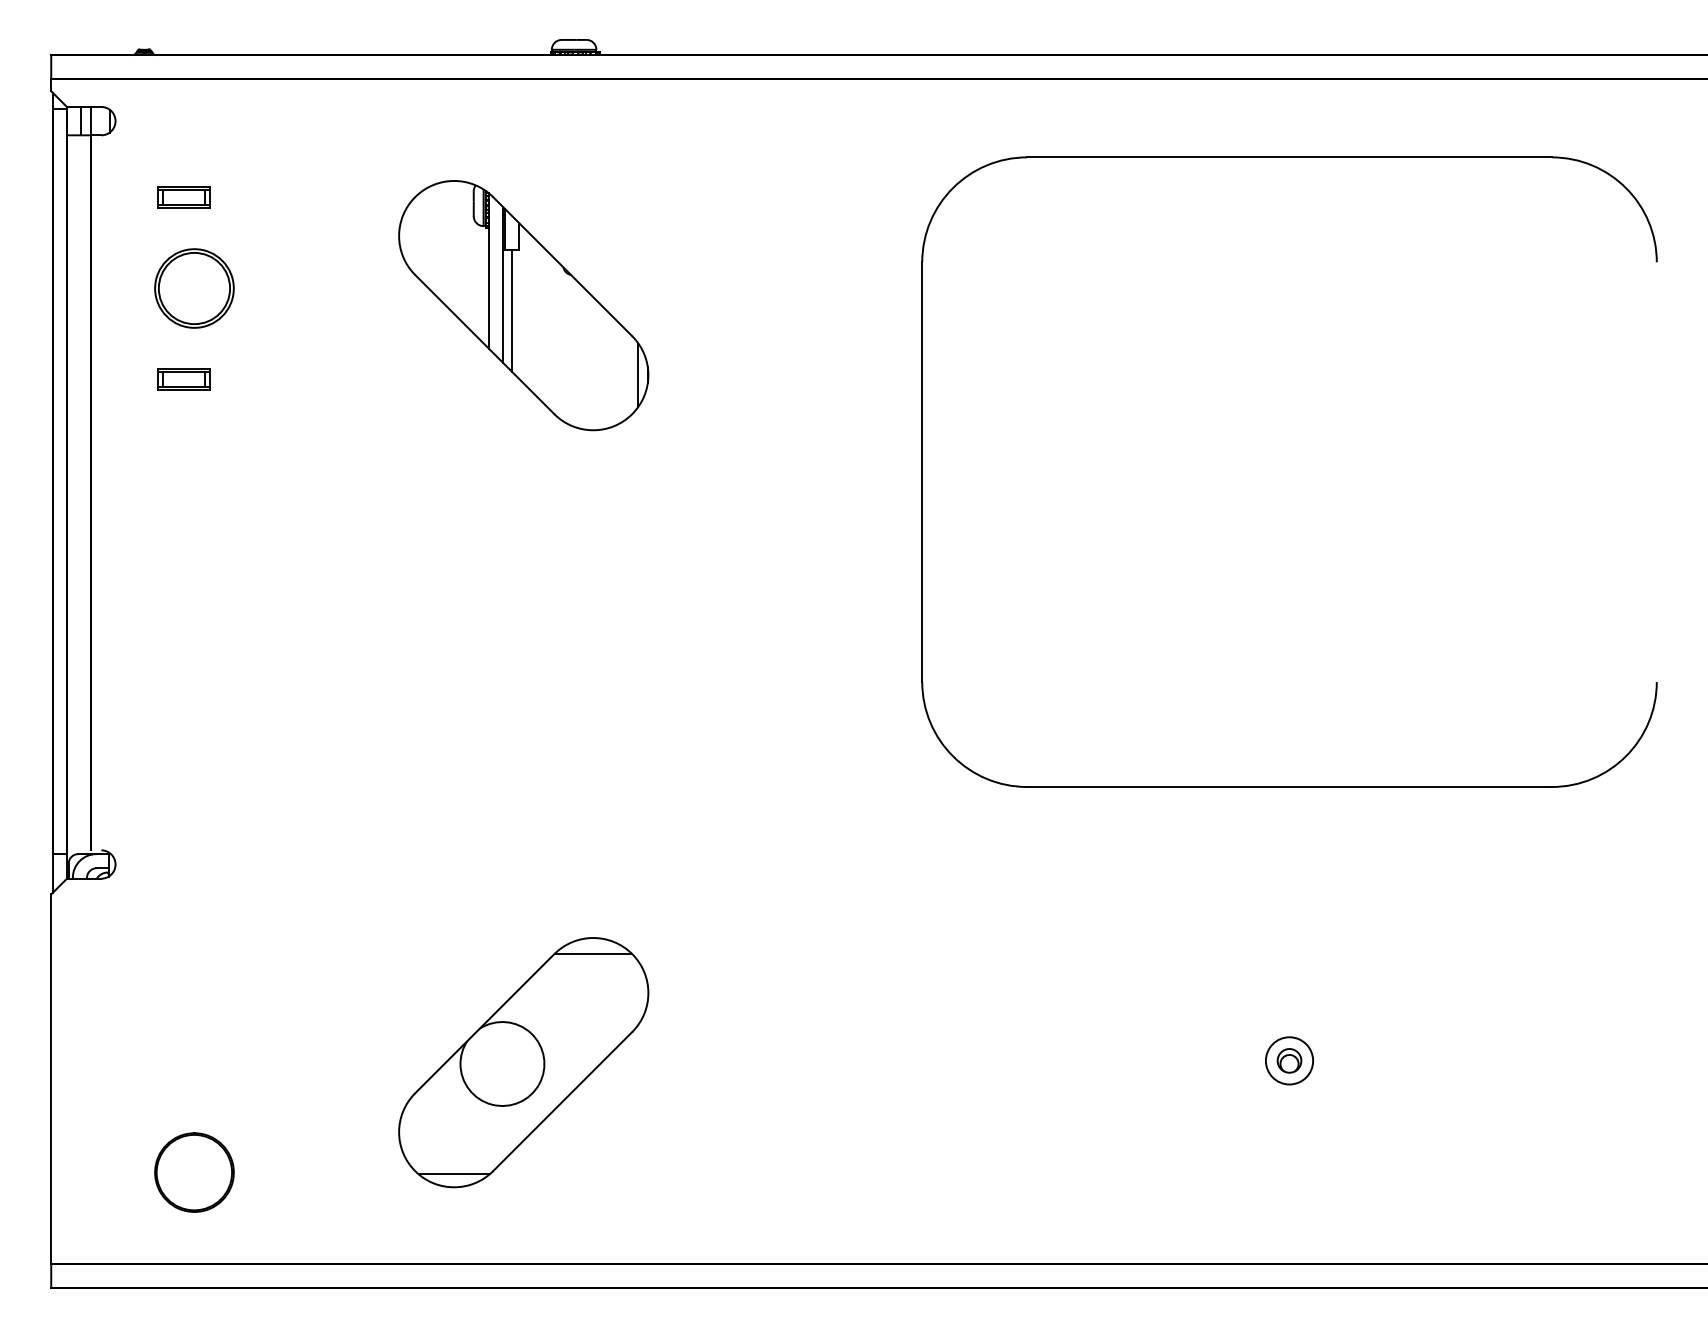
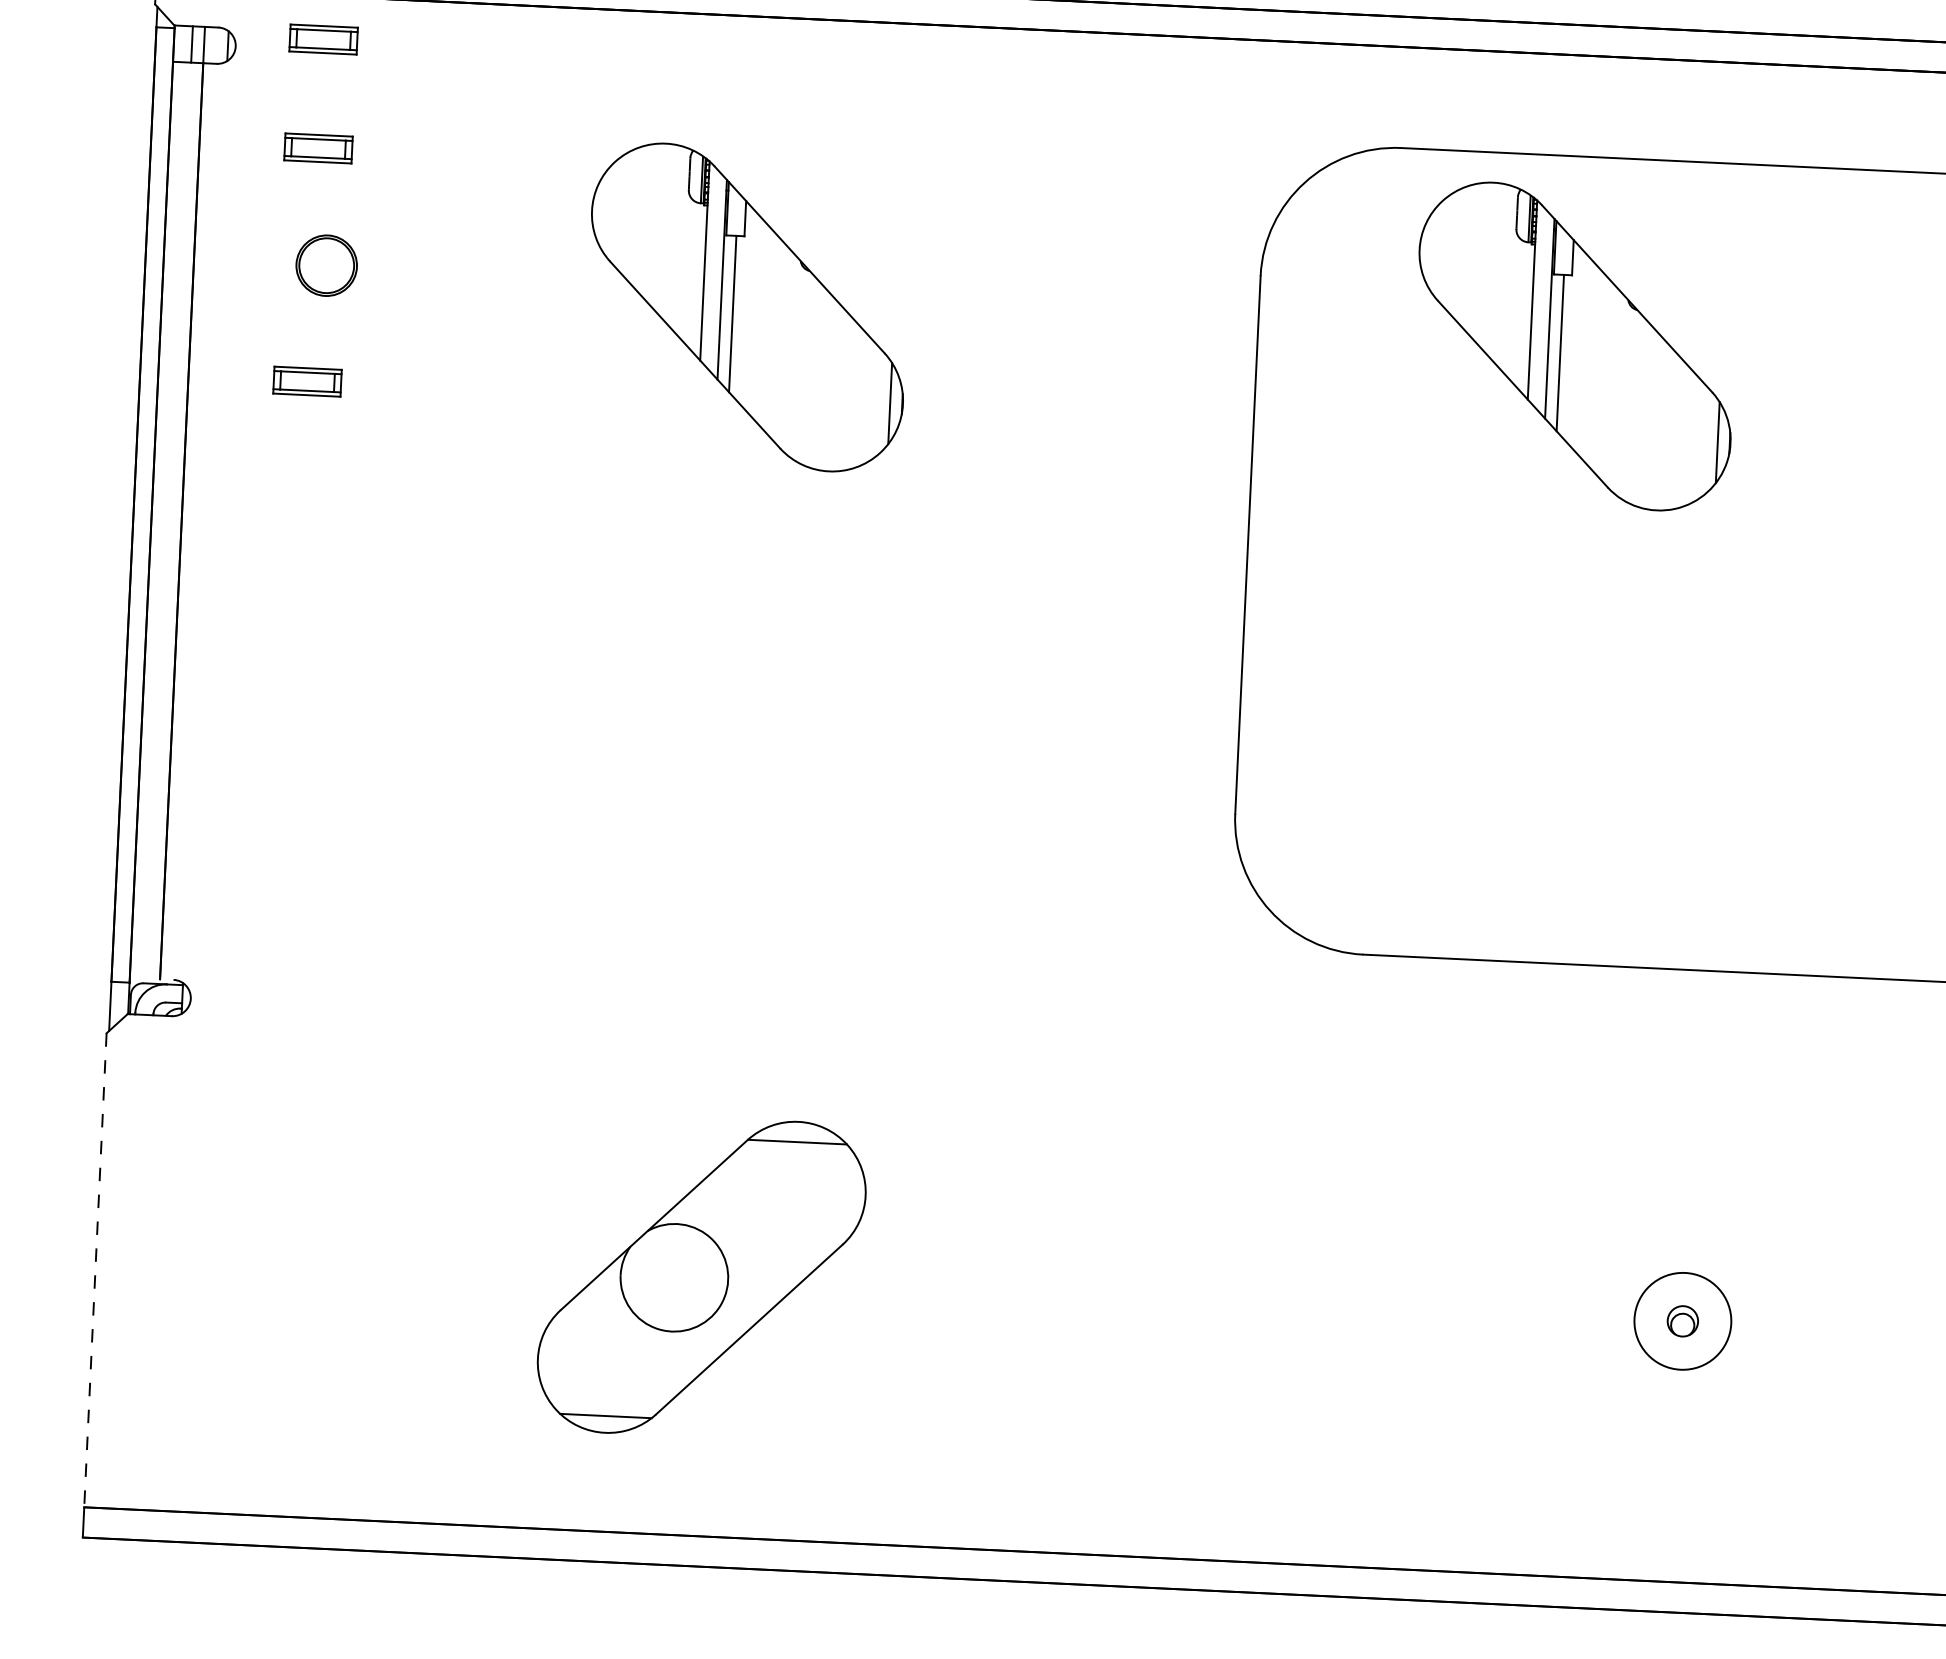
part: (183, 112) -> (323, 39), added
part: (194, 288) -> (326, 265), size x0.6
part: (1169, 305) -> (1574, 346), added
circle: (1289, 1060) -> (1682, 1320), size x1.6
line: (51, 1079) -> (95, 1270), solid -> dashed
circle: (194, 1172) -> (273, 1398), removed

